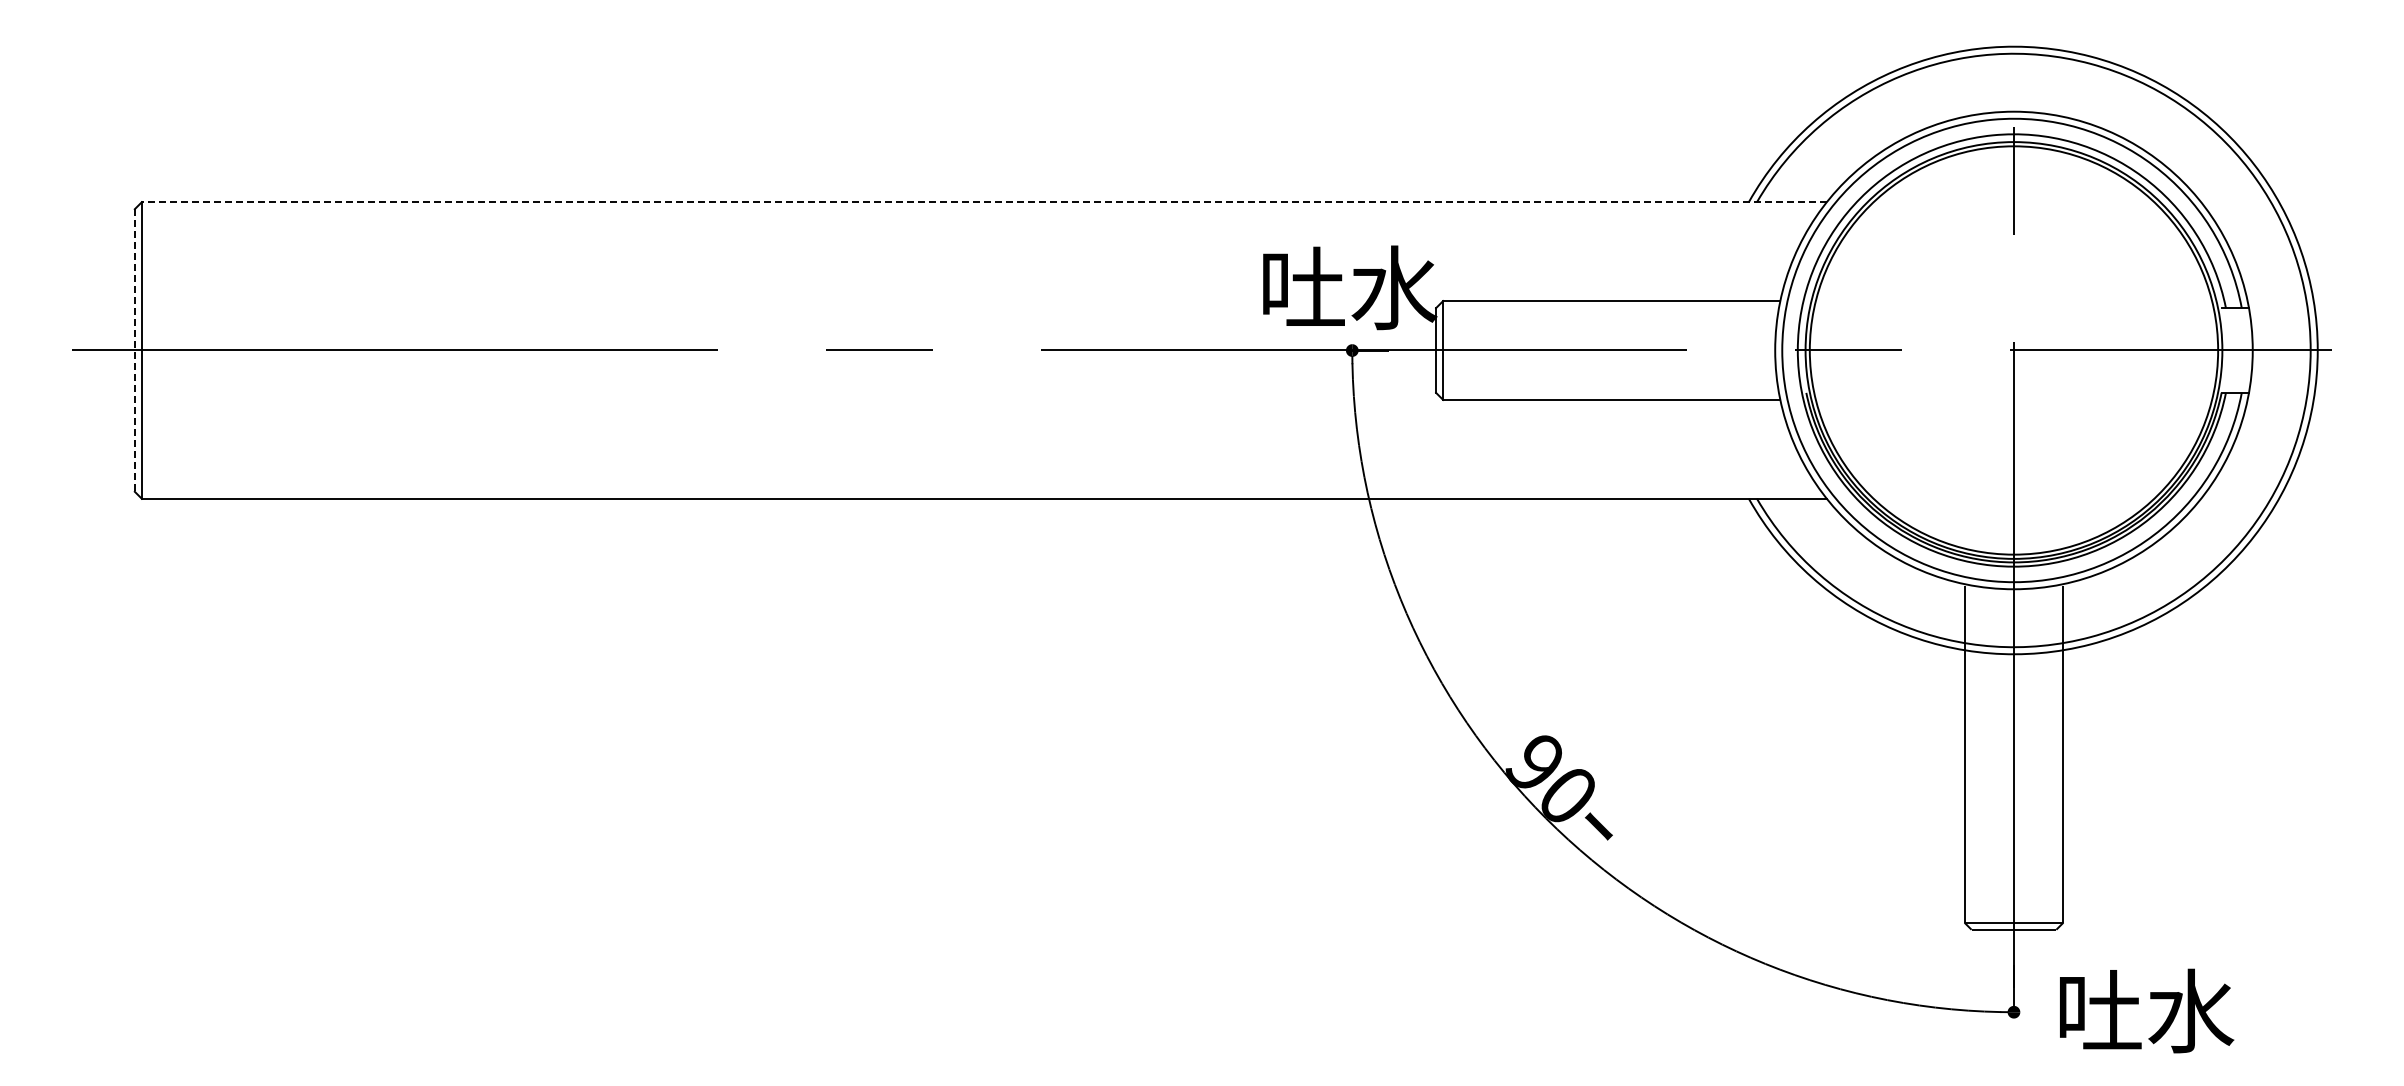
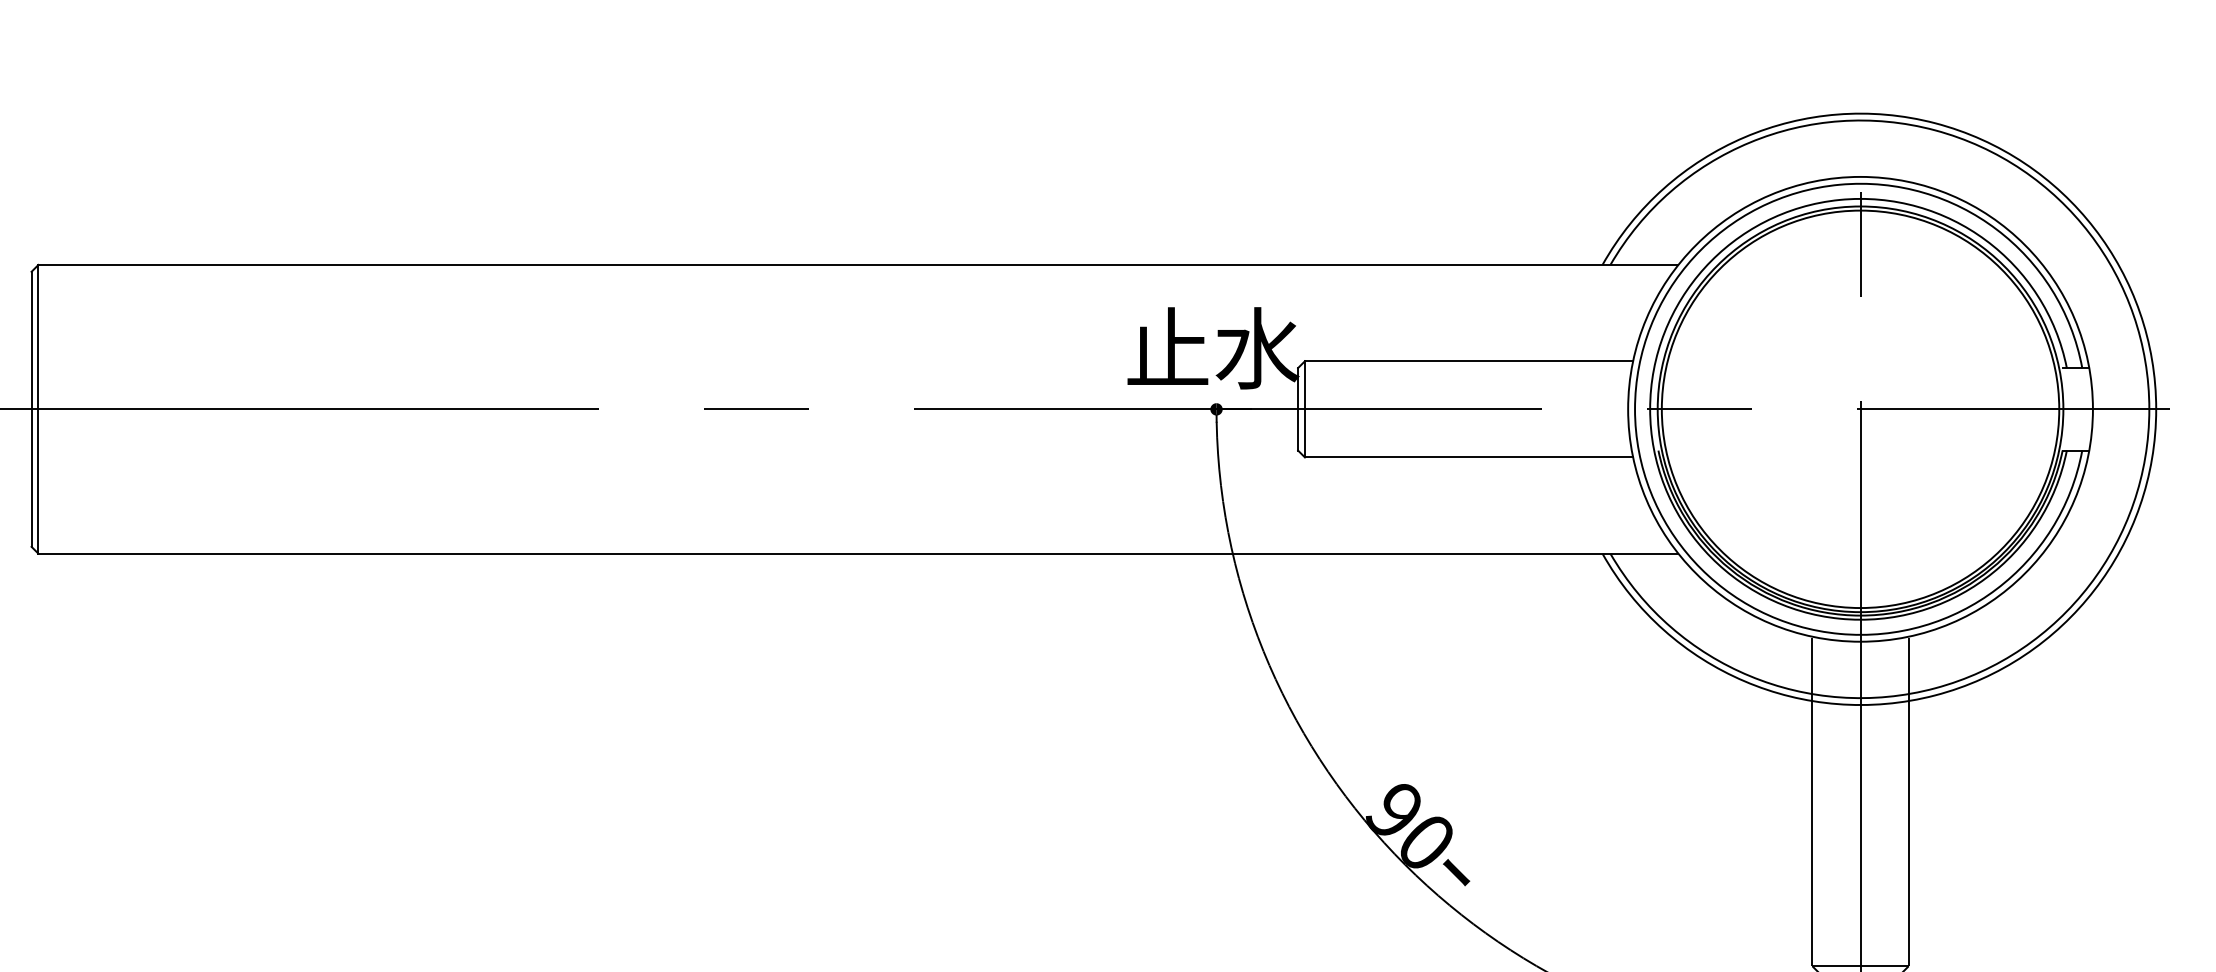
line: (983, 202) -> (857, 265), dashed -> solid
text: (1302, 285) -> (1168, 346), 吐水 -> 止水
line: (134, 350) -> (31, 409), dashed -> solid

